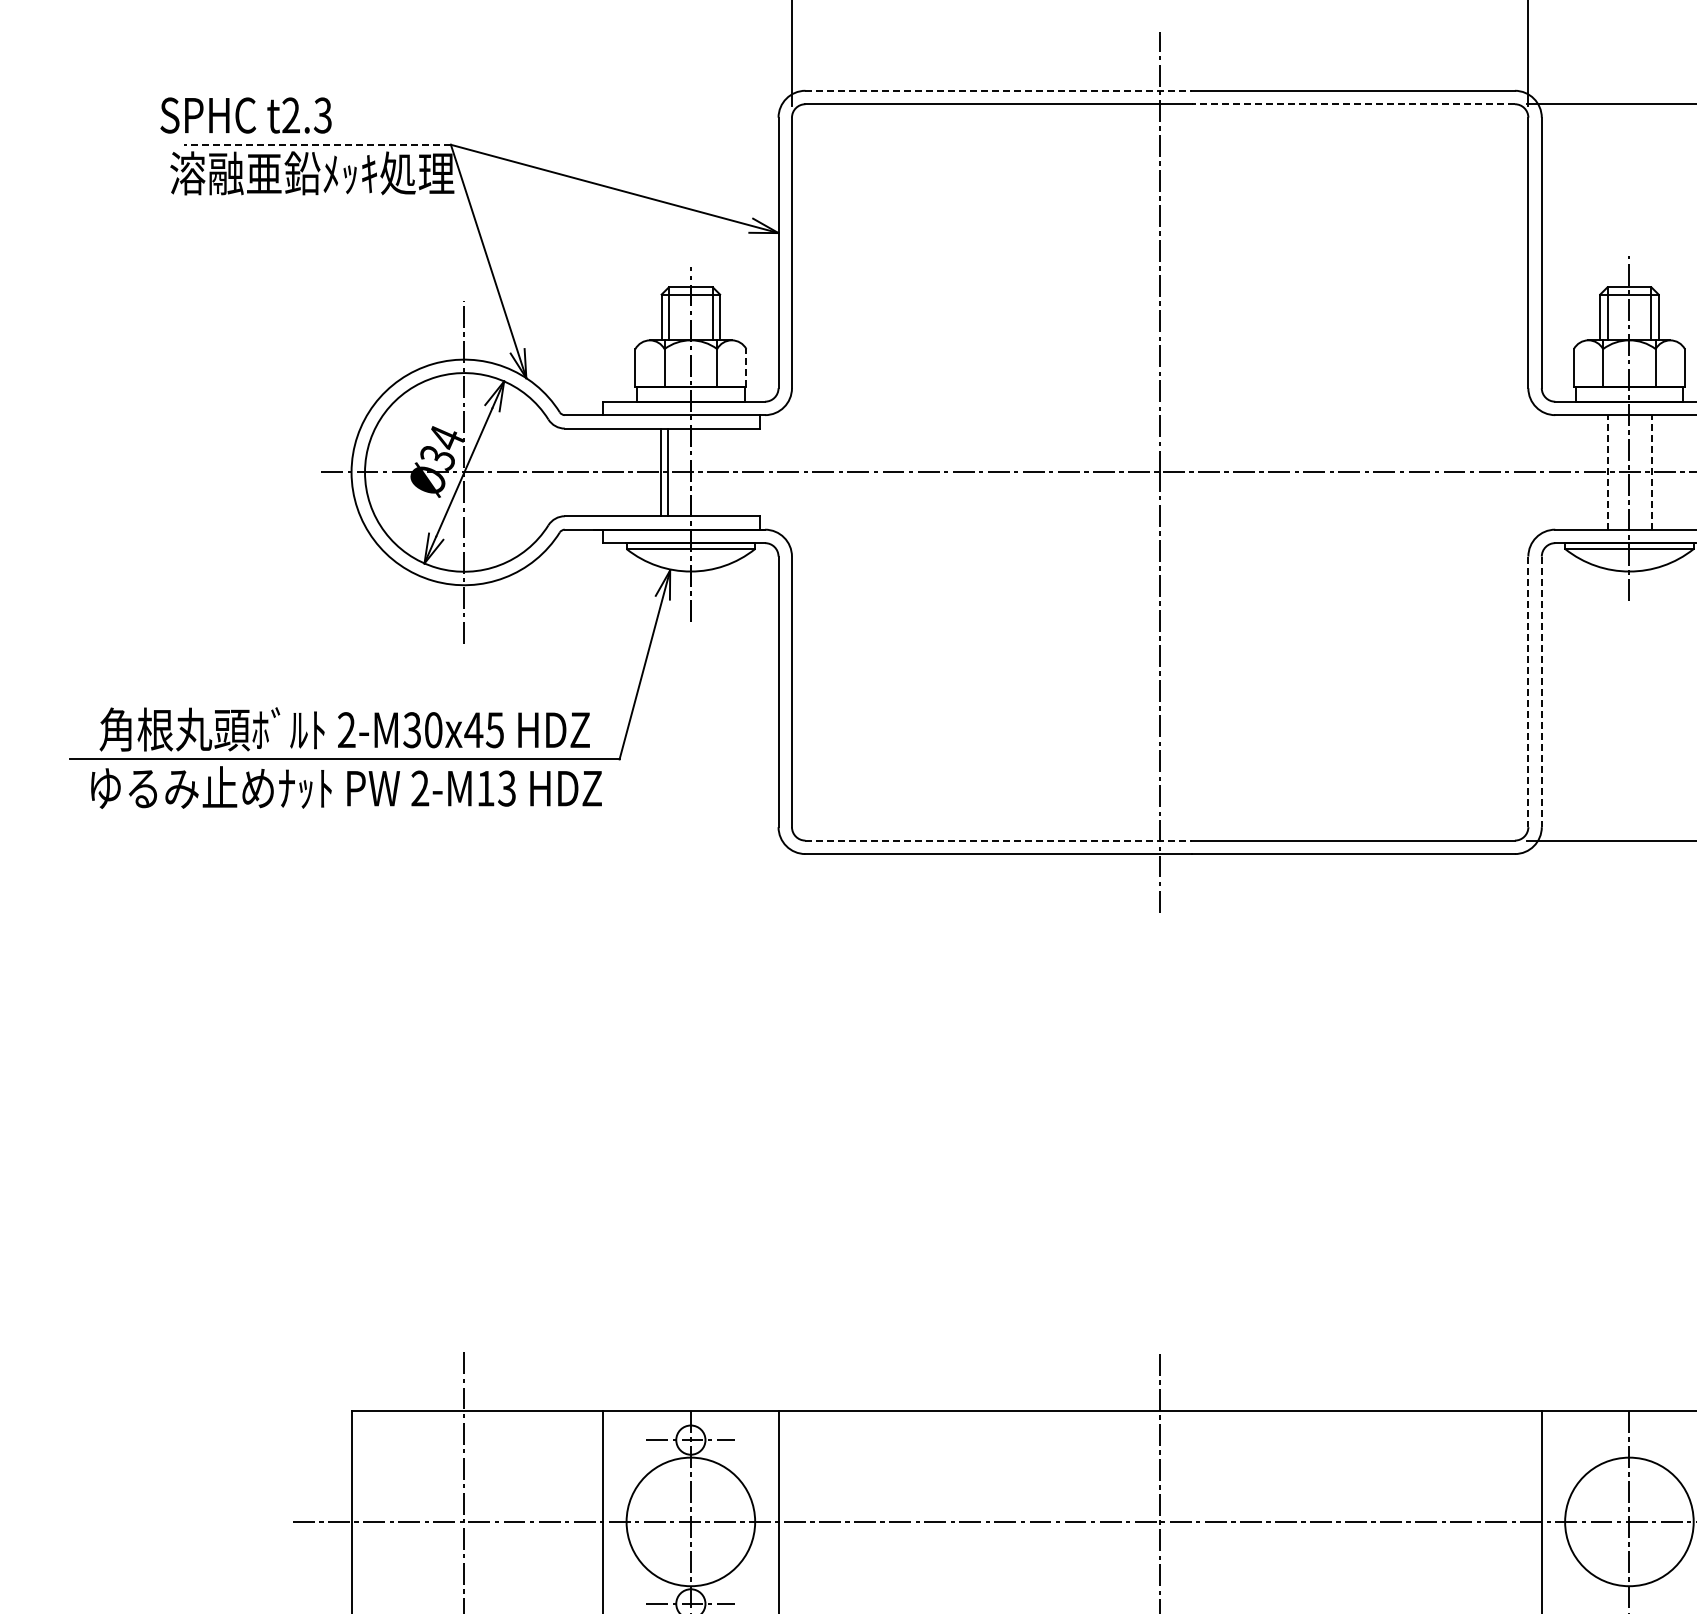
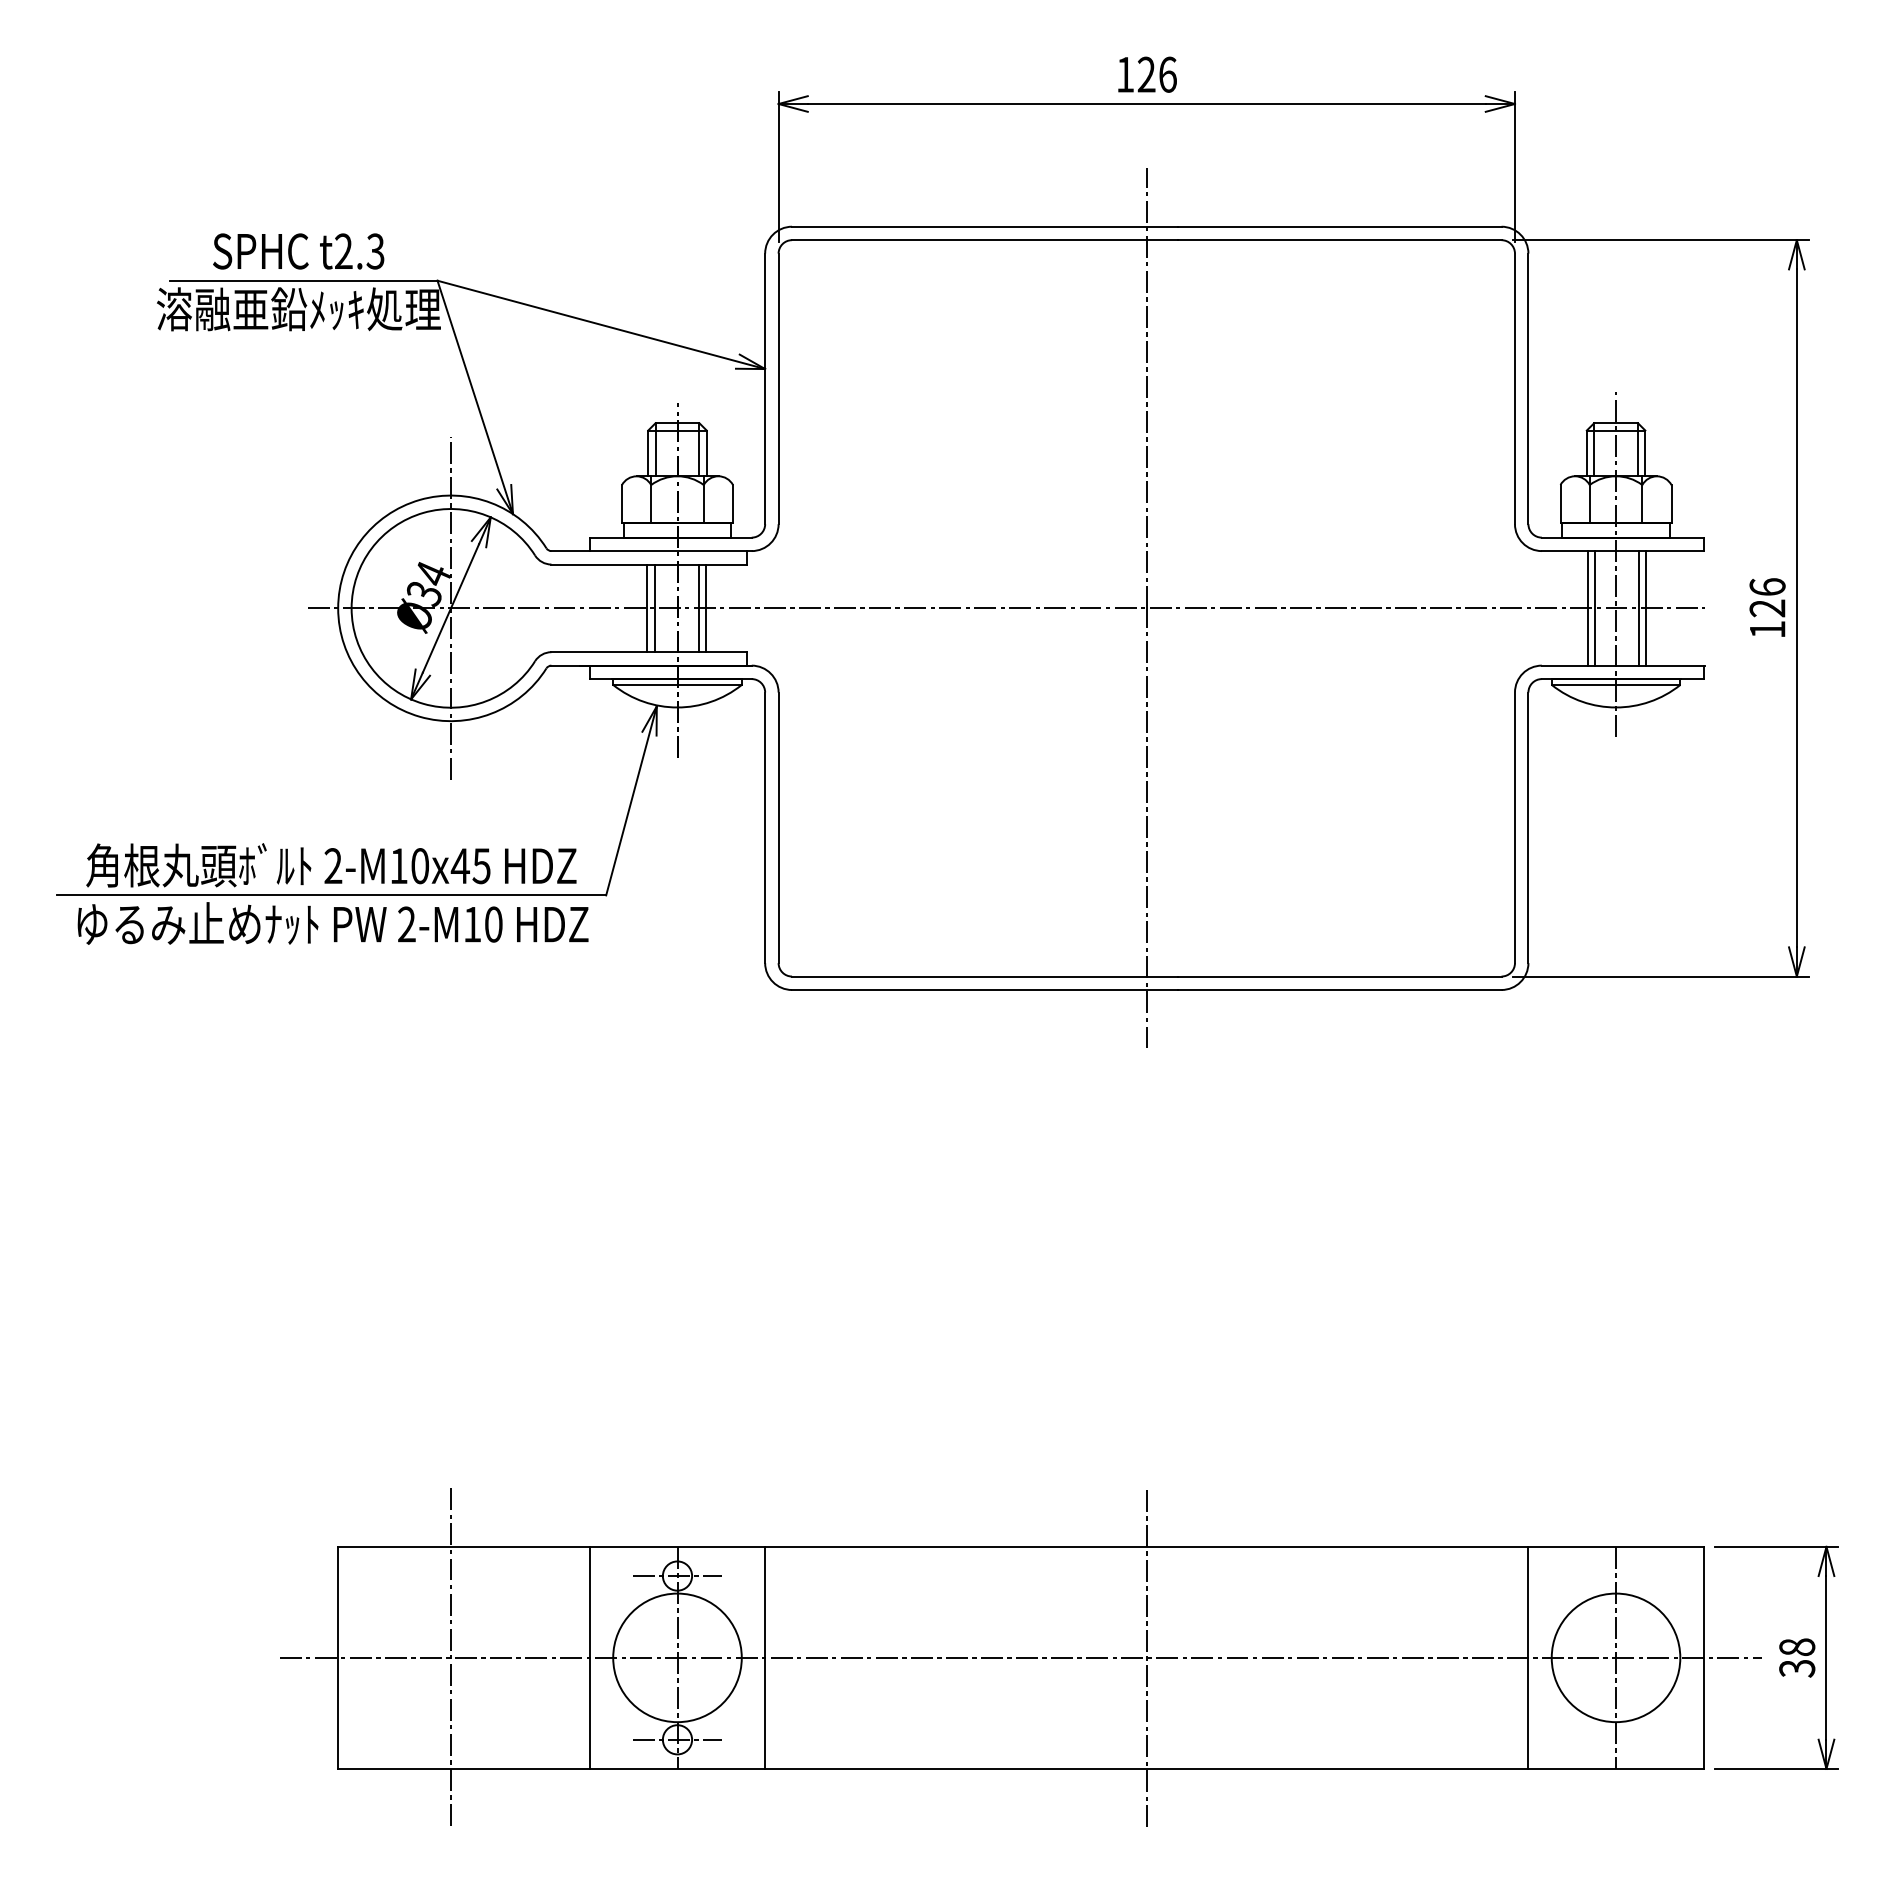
line: (998, 90) -> (985, 226), dashed -> solid
line: (1352, 104) -> (1339, 240), dashed -> solid
text: (245, 115) -> (298, 251), moved
line: (316, 144) -> (303, 280), dashed -> solid
line: (746, 368) -> (733, 504), dashed -> solid
line: (1607, 471) -> (1594, 607), dashed -> solid
line: (1651, 471) -> (1638, 607), dashed -> solid
line: (711, 472) -> (698, 608), added
line: (718, 472) -> (705, 608), added
line: (1600, 472) -> (1587, 608), added
line: (1659, 472) -> (1646, 608), added
line: (1527, 692) -> (1514, 828), dashed -> solid
line: (1541, 692) -> (1528, 828), dashed -> solid
text: (411, 730) -> (398, 866), 2-M30x45 -> 2-M10x45
text: (506, 788) -> (493, 924), 2-M13 -> 2-M10
line: (998, 840) -> (985, 976), dashed -> solid

